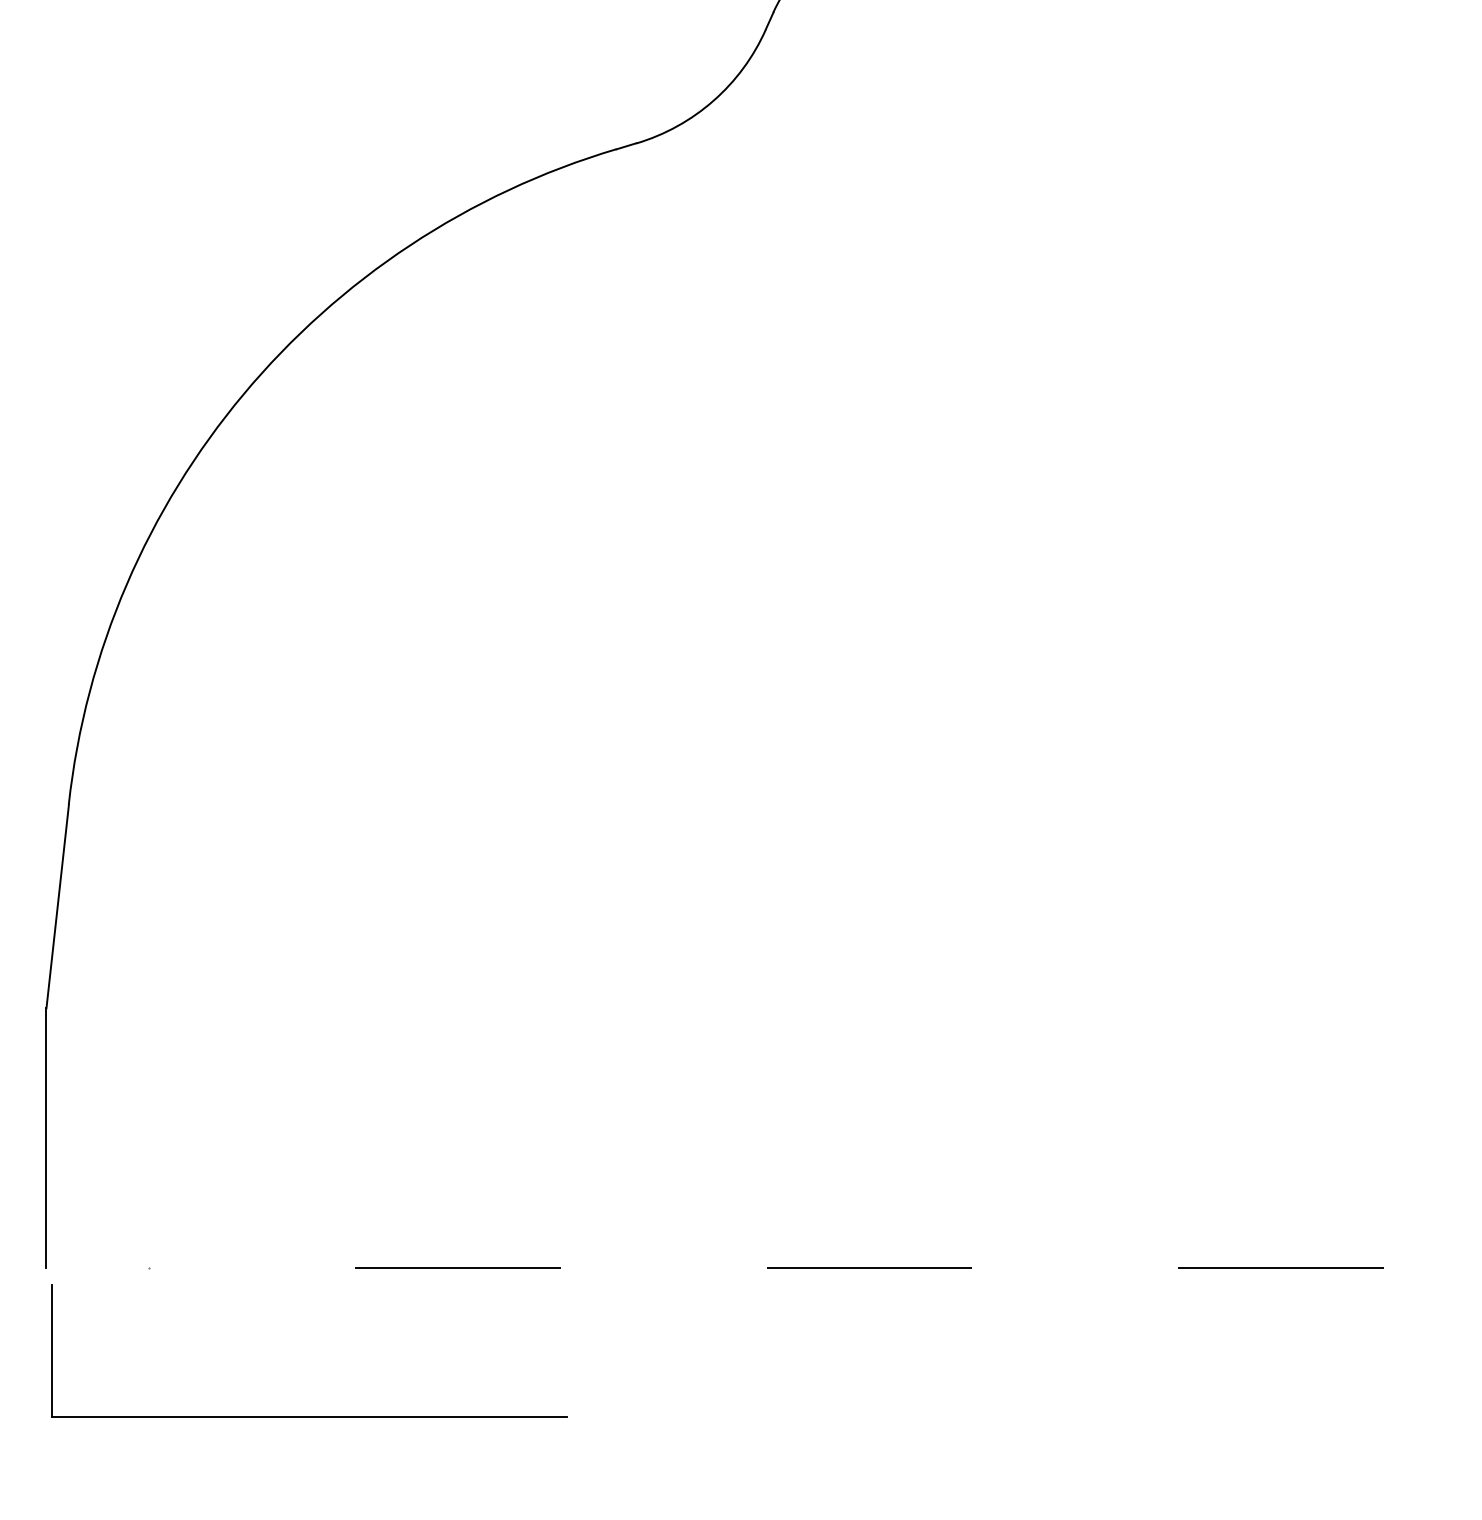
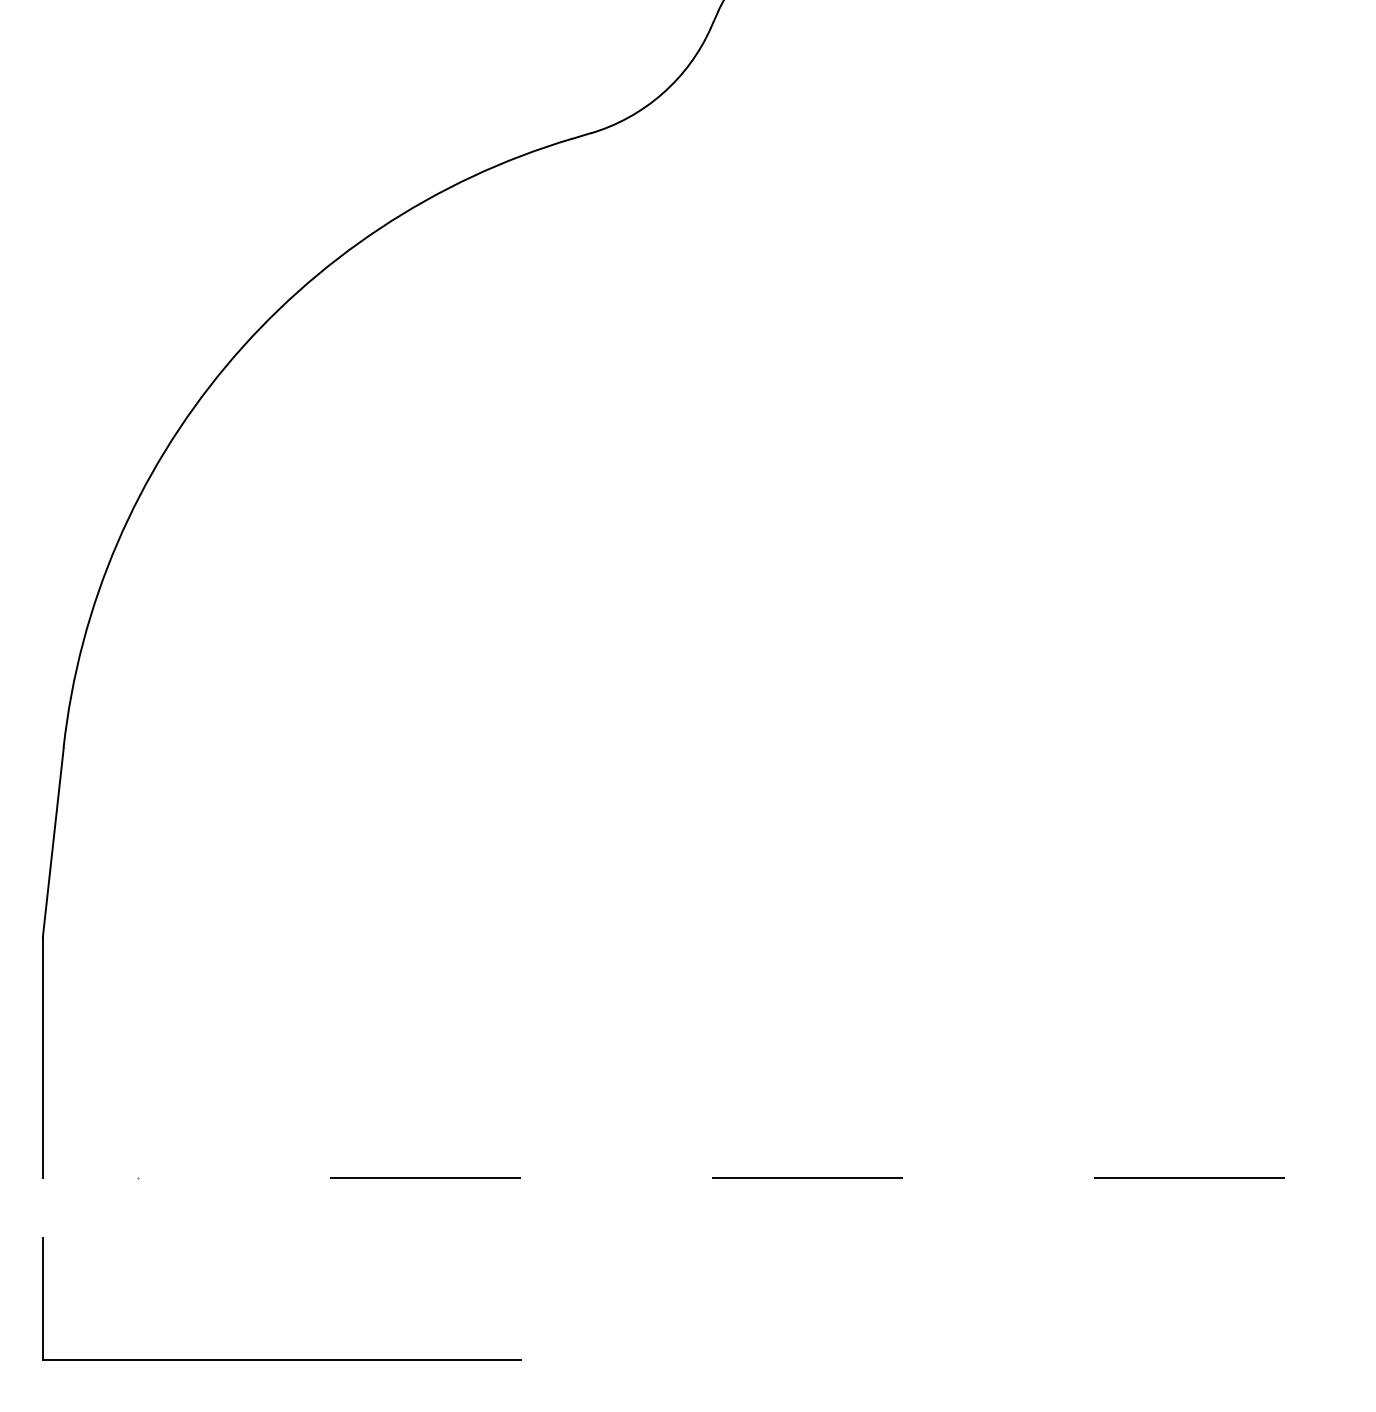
part: (309, 1416) -> (281, 1359), moved

